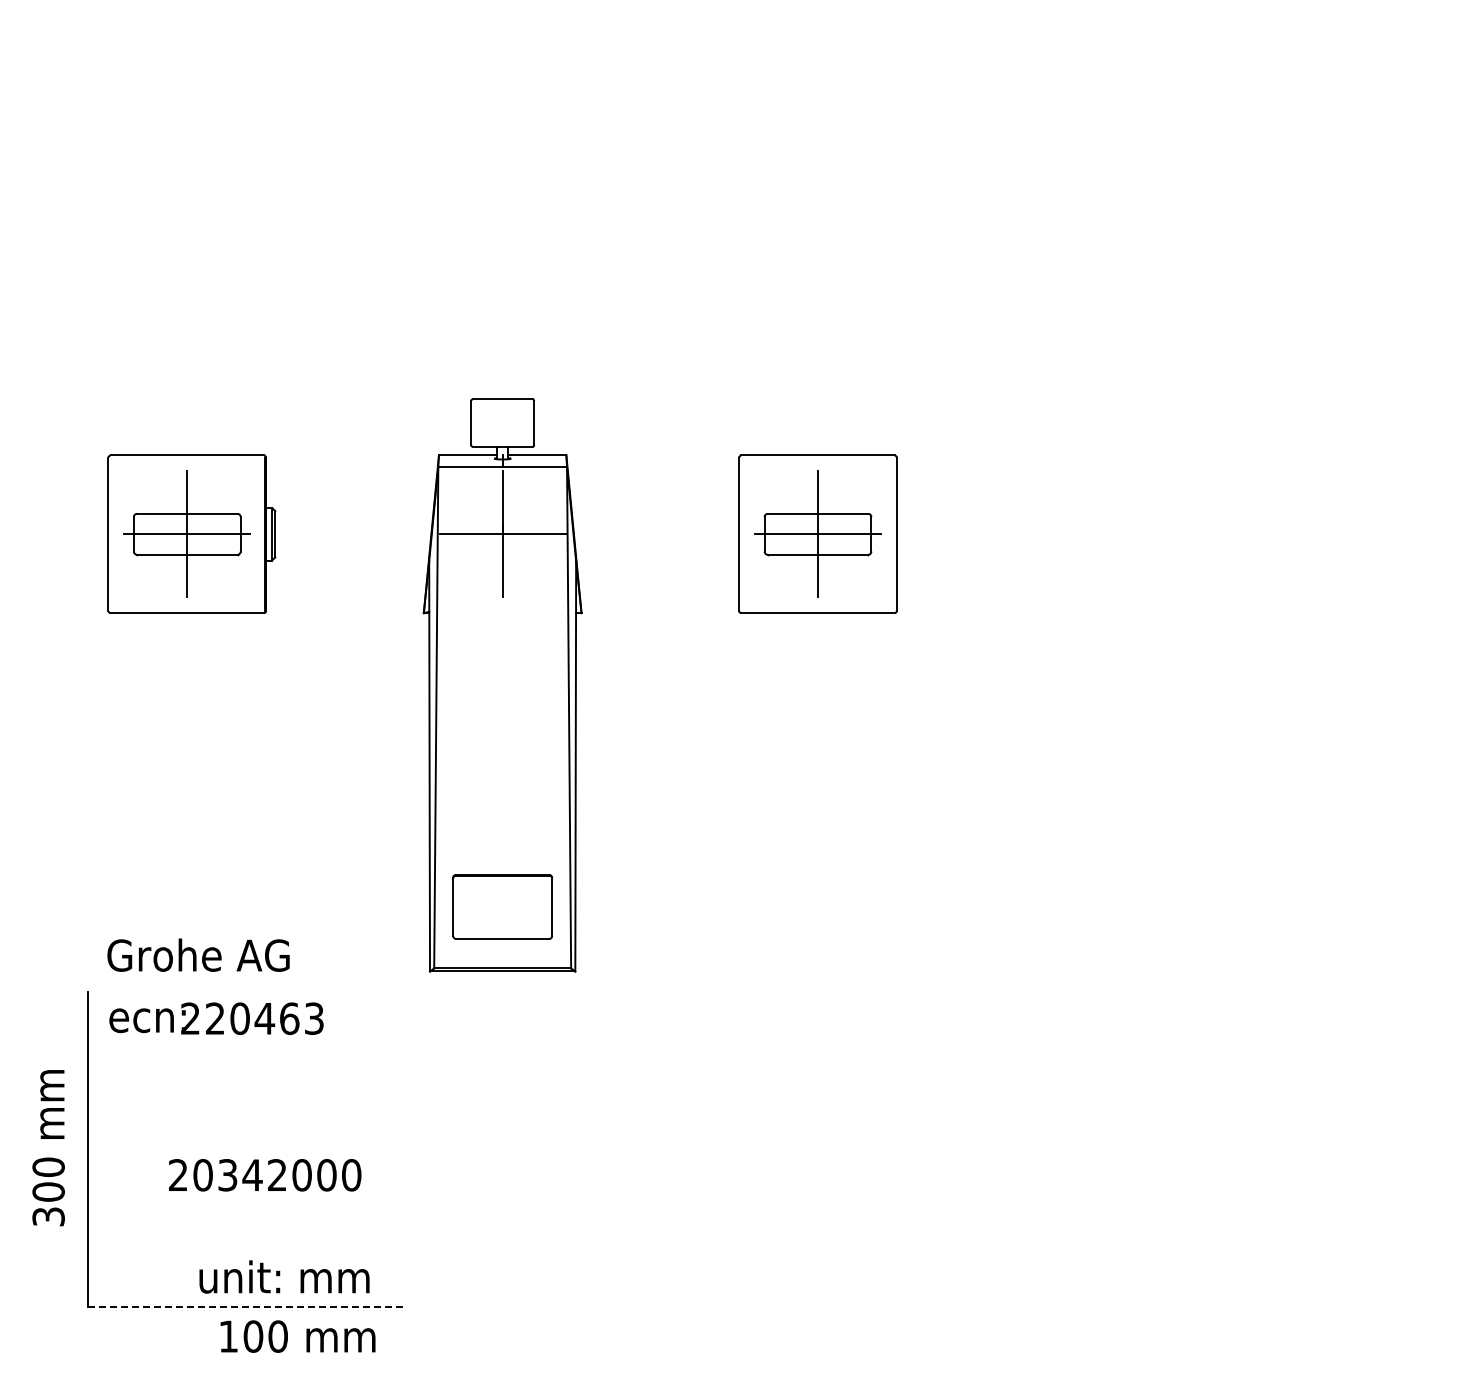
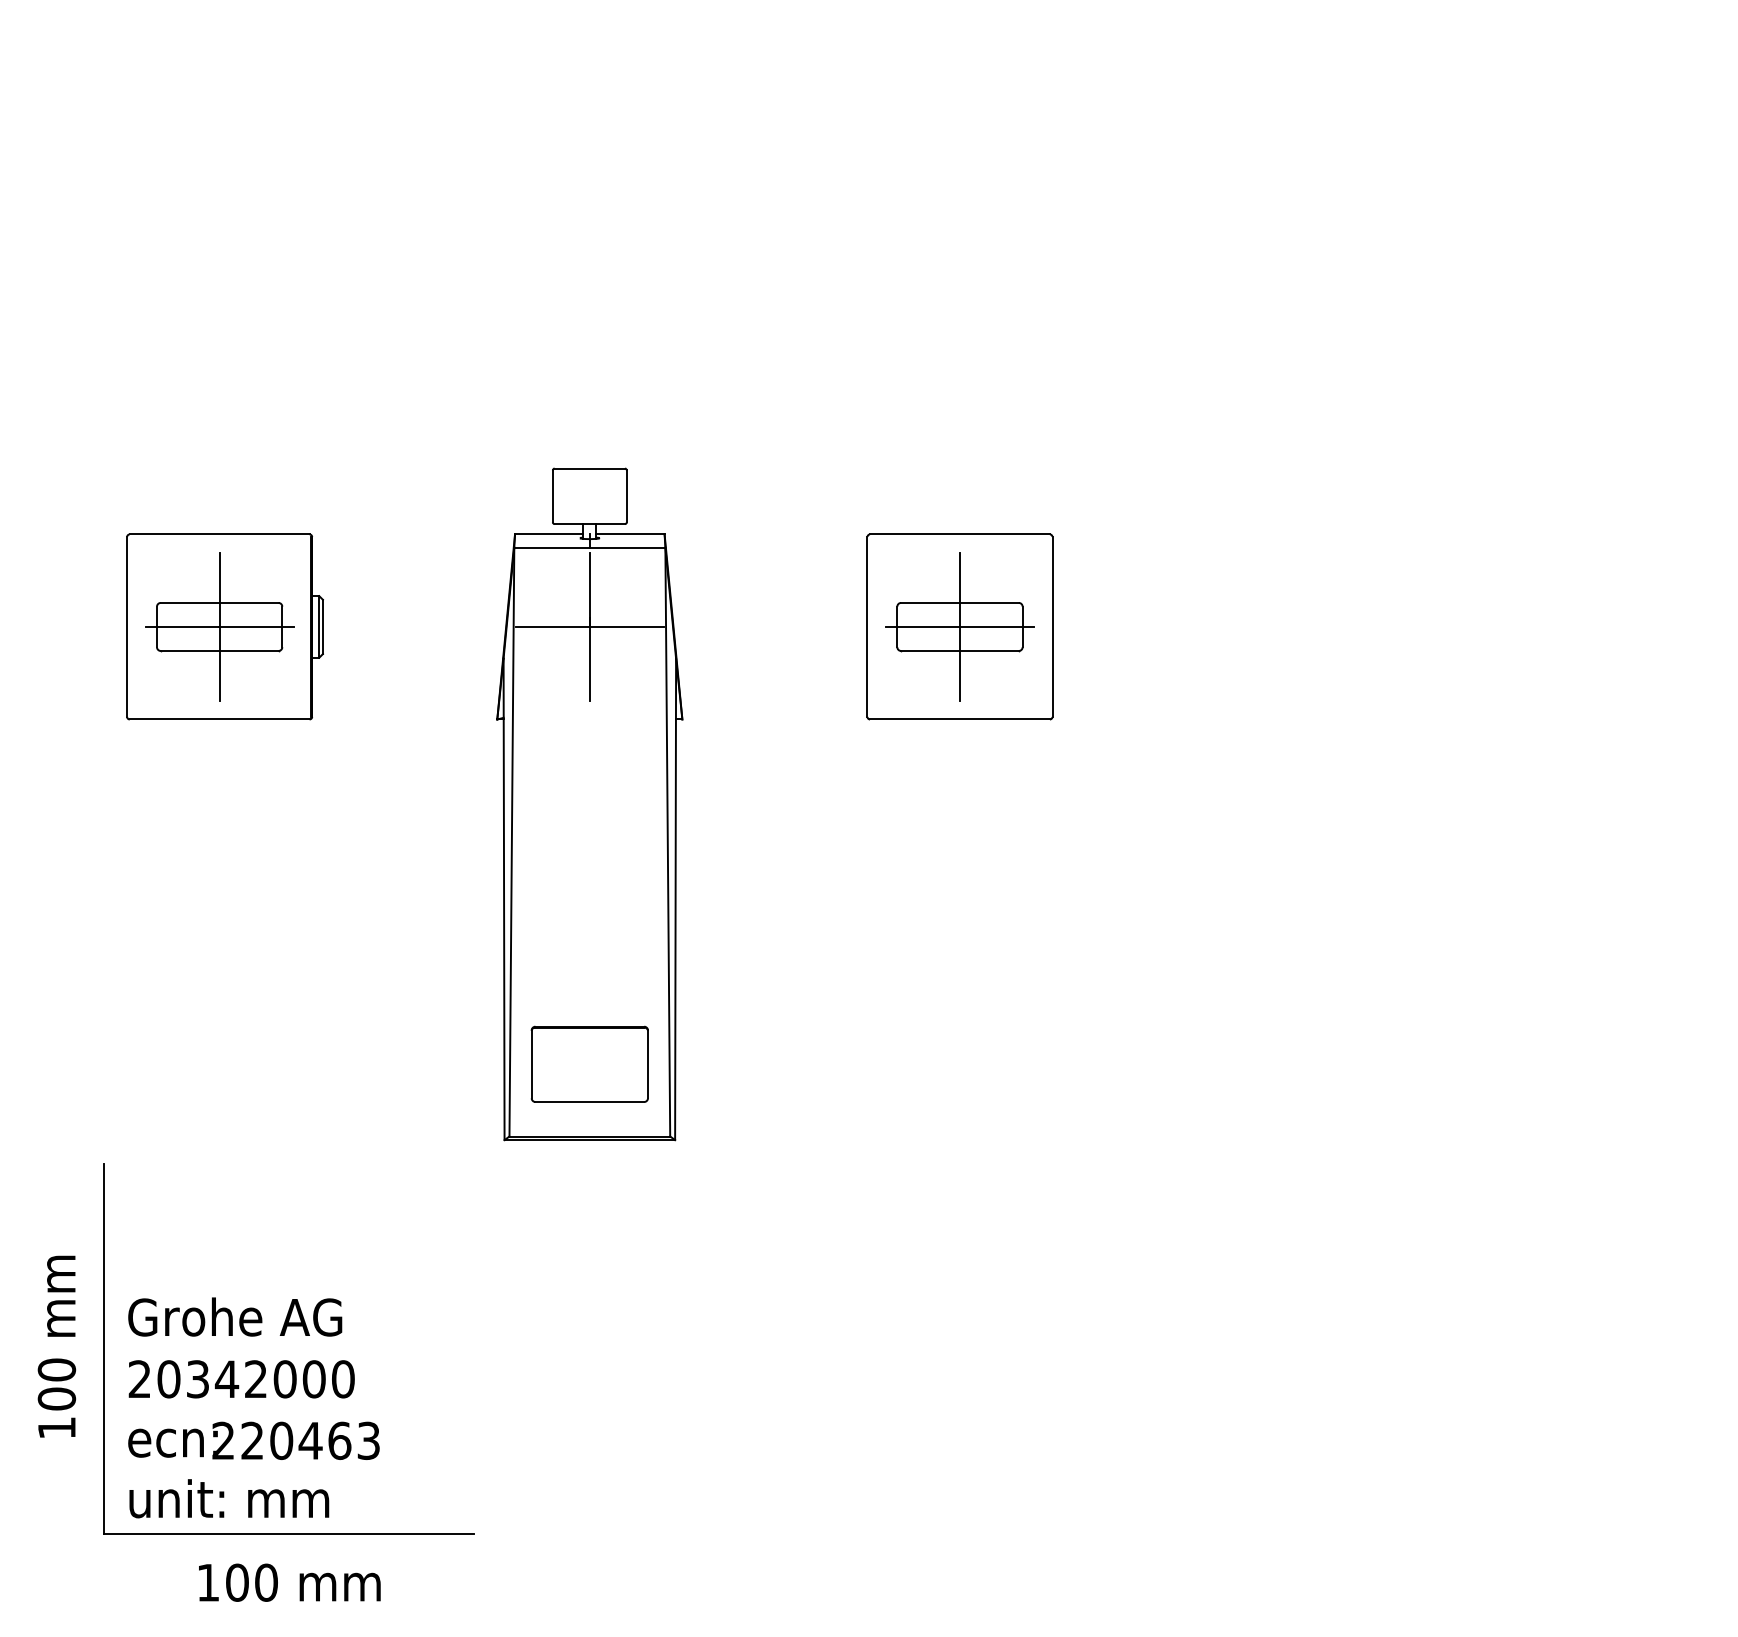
text: (198, 954) -> (235, 1316), moved
text: (216, 1018) -> (253, 1440), moved
text: (265, 1175) -> (242, 1379), moved
text: (48, 1216) -> (56, 1427), 300 -> 100
text: (284, 1276) -> (229, 1498), moved
line: (246, 1306) -> (289, 1533), dashed -> solid
text: (297, 1336) -> (289, 1582), moved

